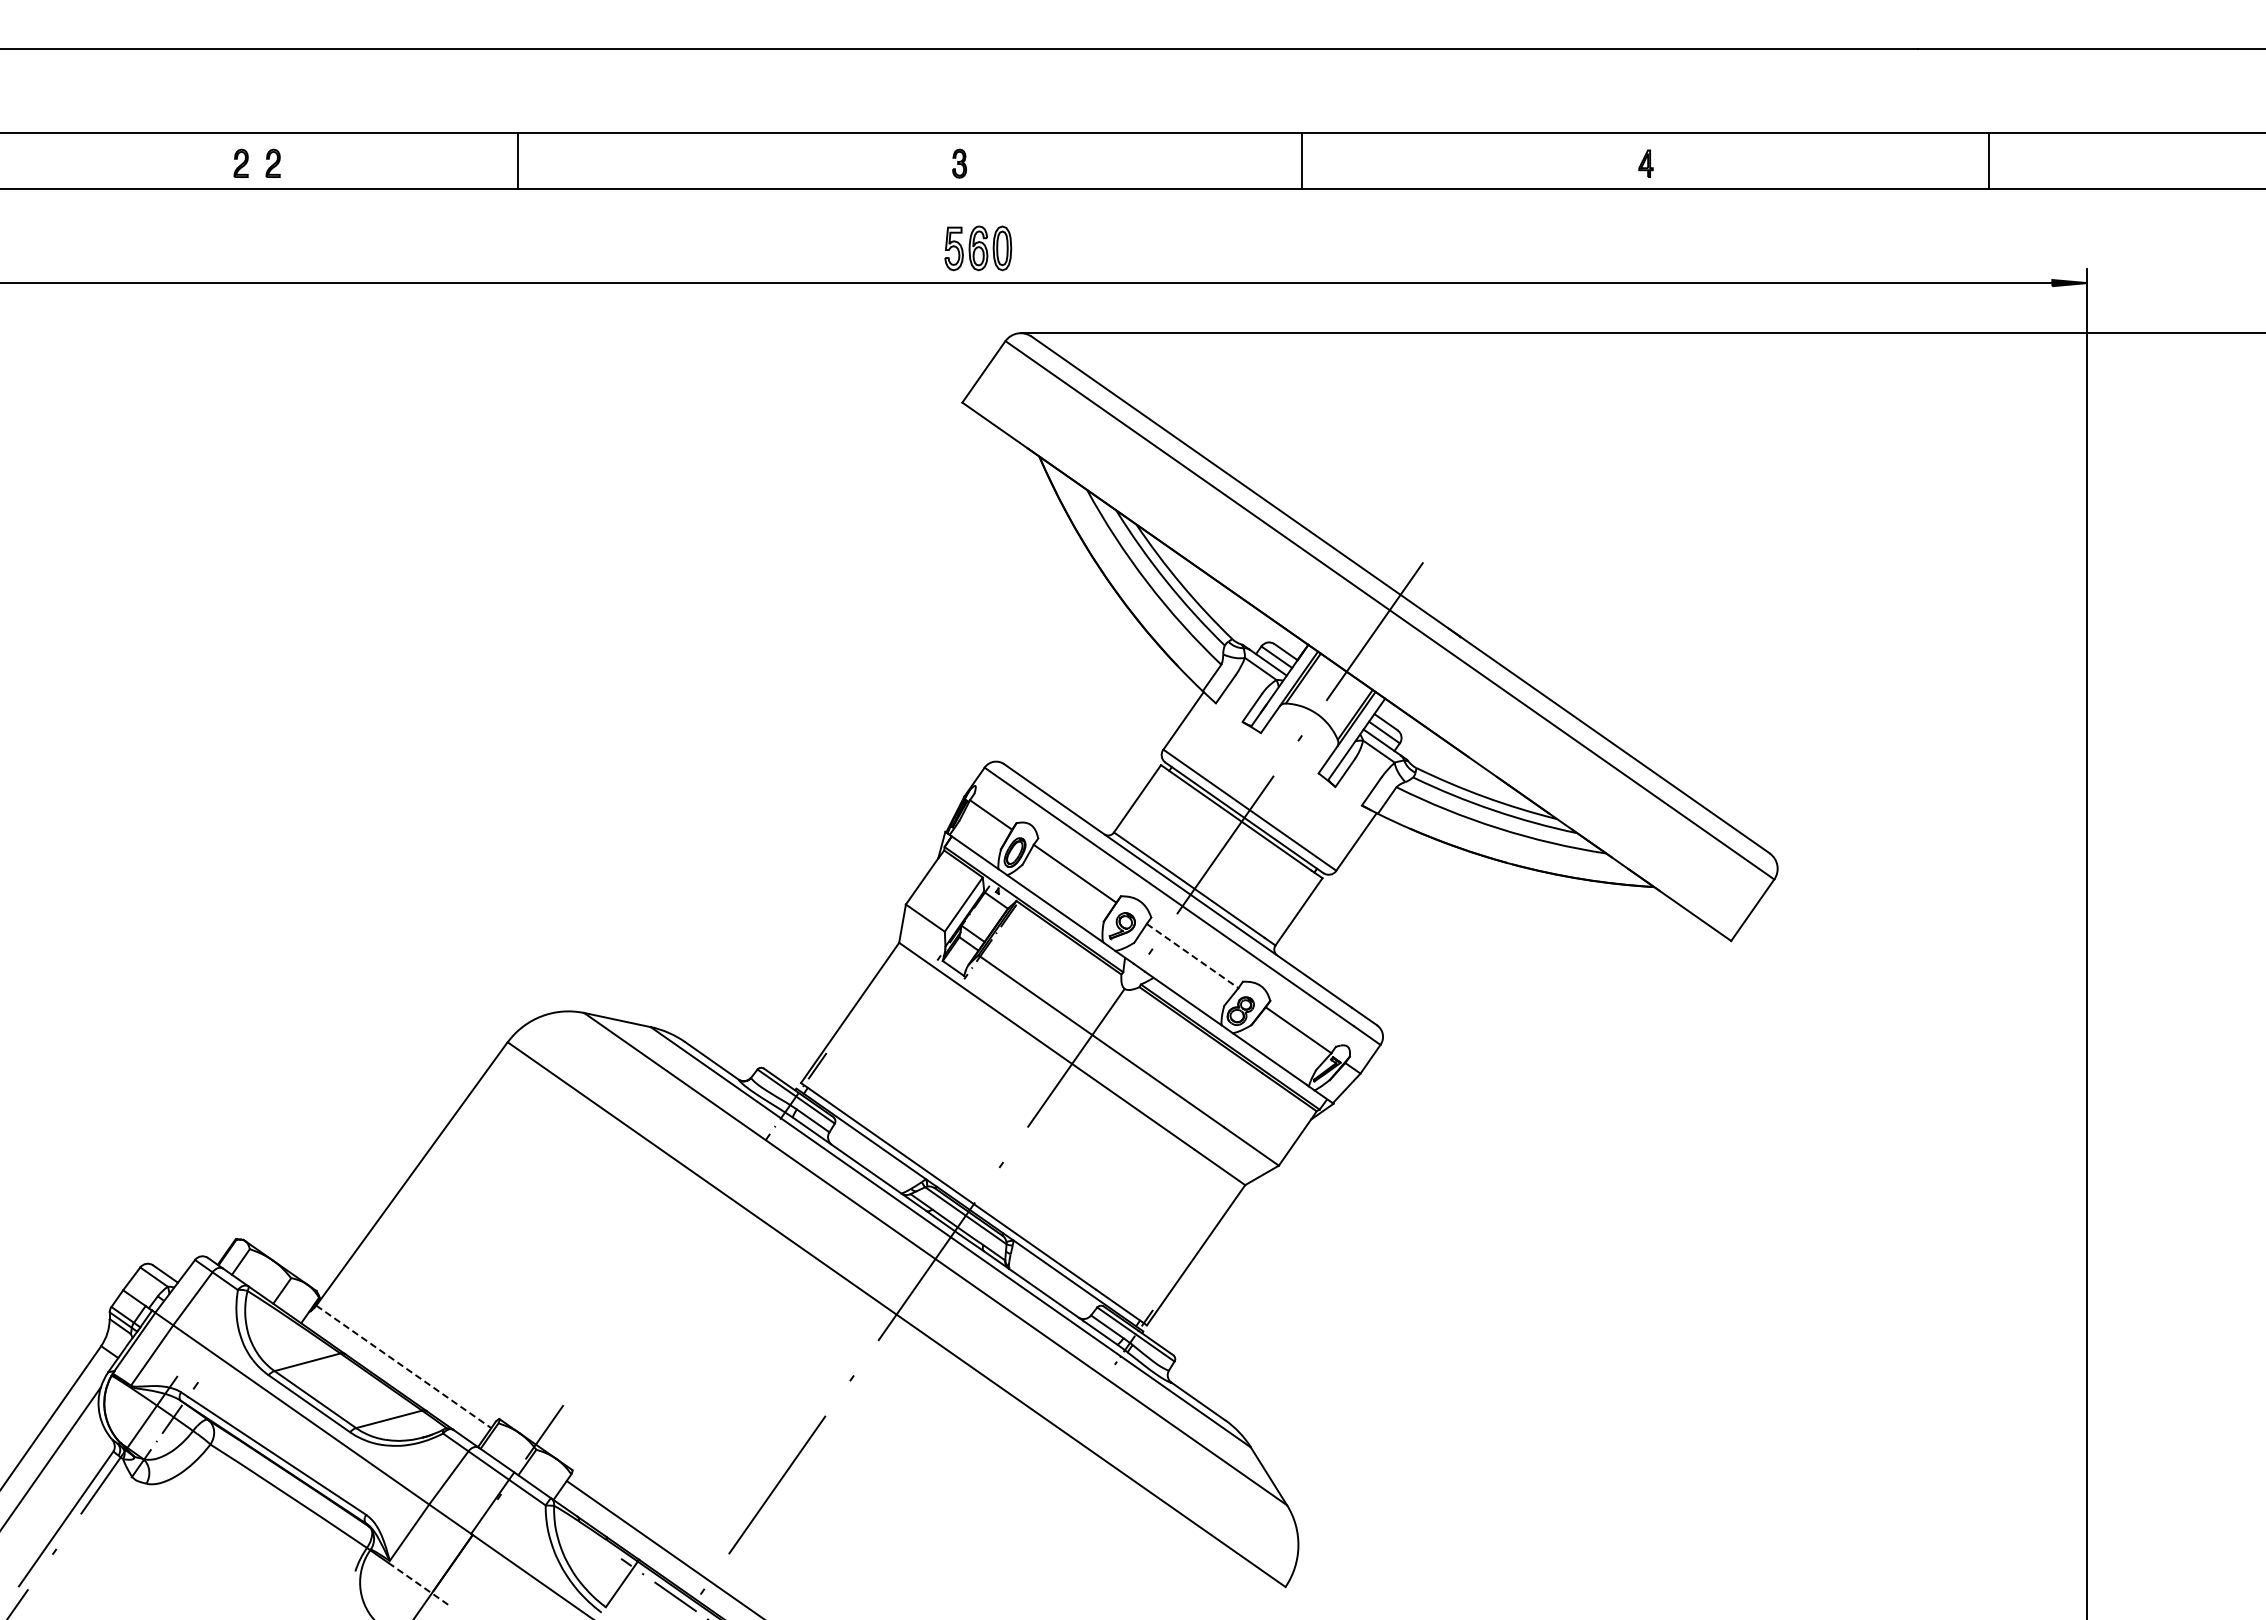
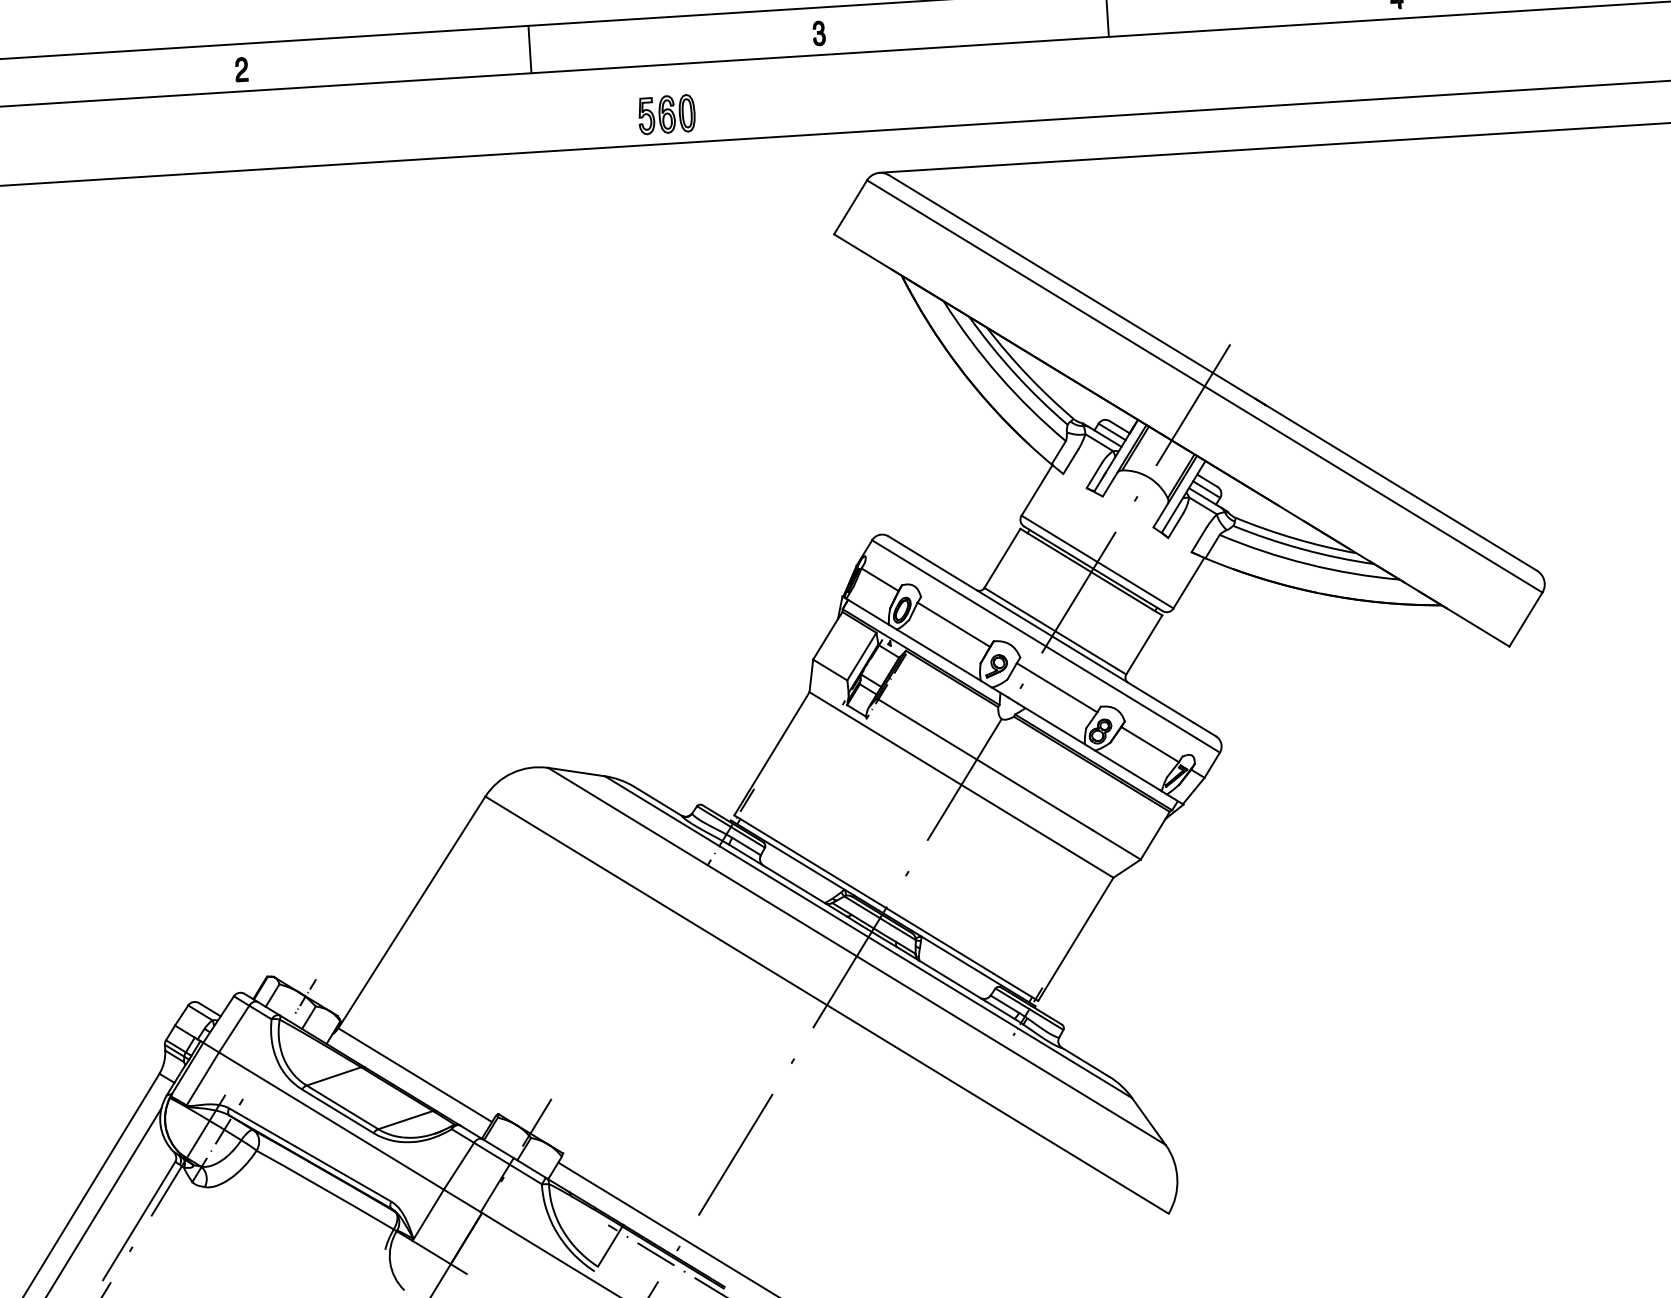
line: (518, 161) -> (530, 49), moved
part: (240, 162) -> (214, 70), removed
part: (978, 248) -> (667, 114), moved
line: (1192, 956) -> (1057, 688), dashed -> solid
line: (279, 1264) -> (305, 995), added
line: (403, 1366) -> (414, 1074), dashed -> solid
line: (419, 1584) -> (439, 1257), dashed -> solid

